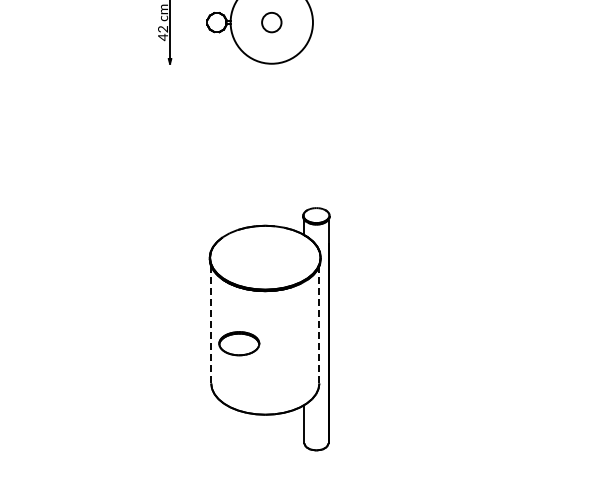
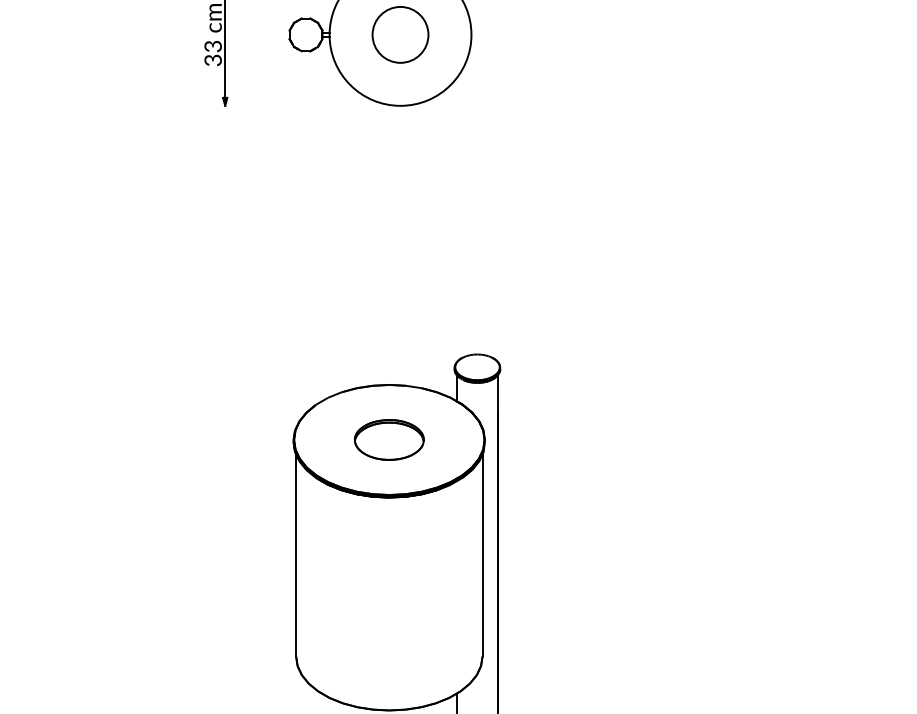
circle: (271, 22) -> (399, 34), size x1.67
text: (163, 33) -> (213, 53), 42 -> 33
line: (211, 324) -> (296, 555), dashed -> solid
line: (319, 324) -> (482, 555), dashed -> solid
part: (239, 343) -> (389, 439), moved

